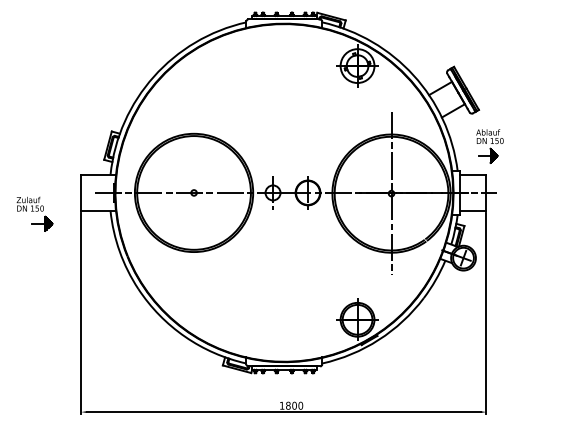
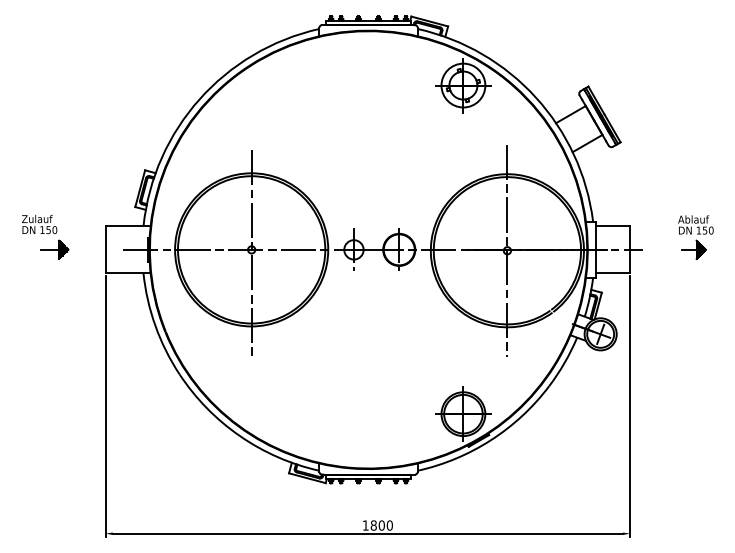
part: (489, 146) -> (695, 237), moved
line: (193, 195) -> (251, 253), added
part: (34, 214) -> (45, 237), moved

